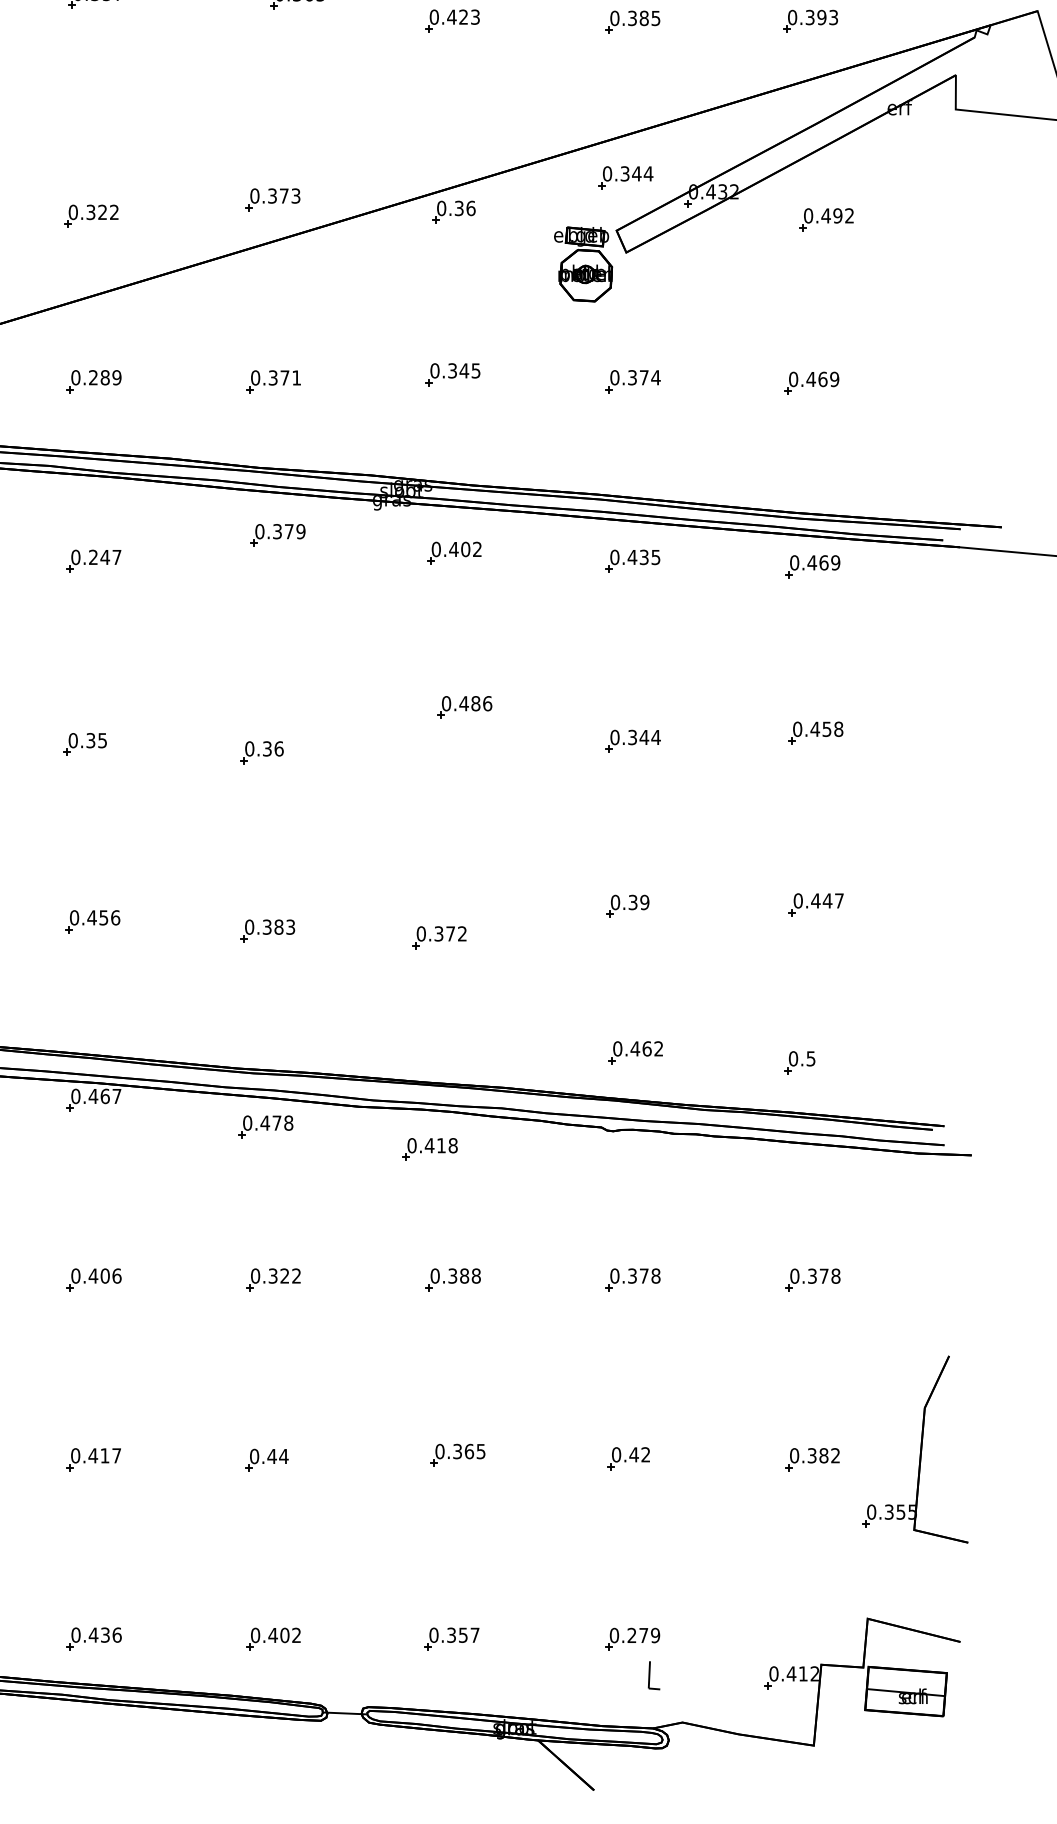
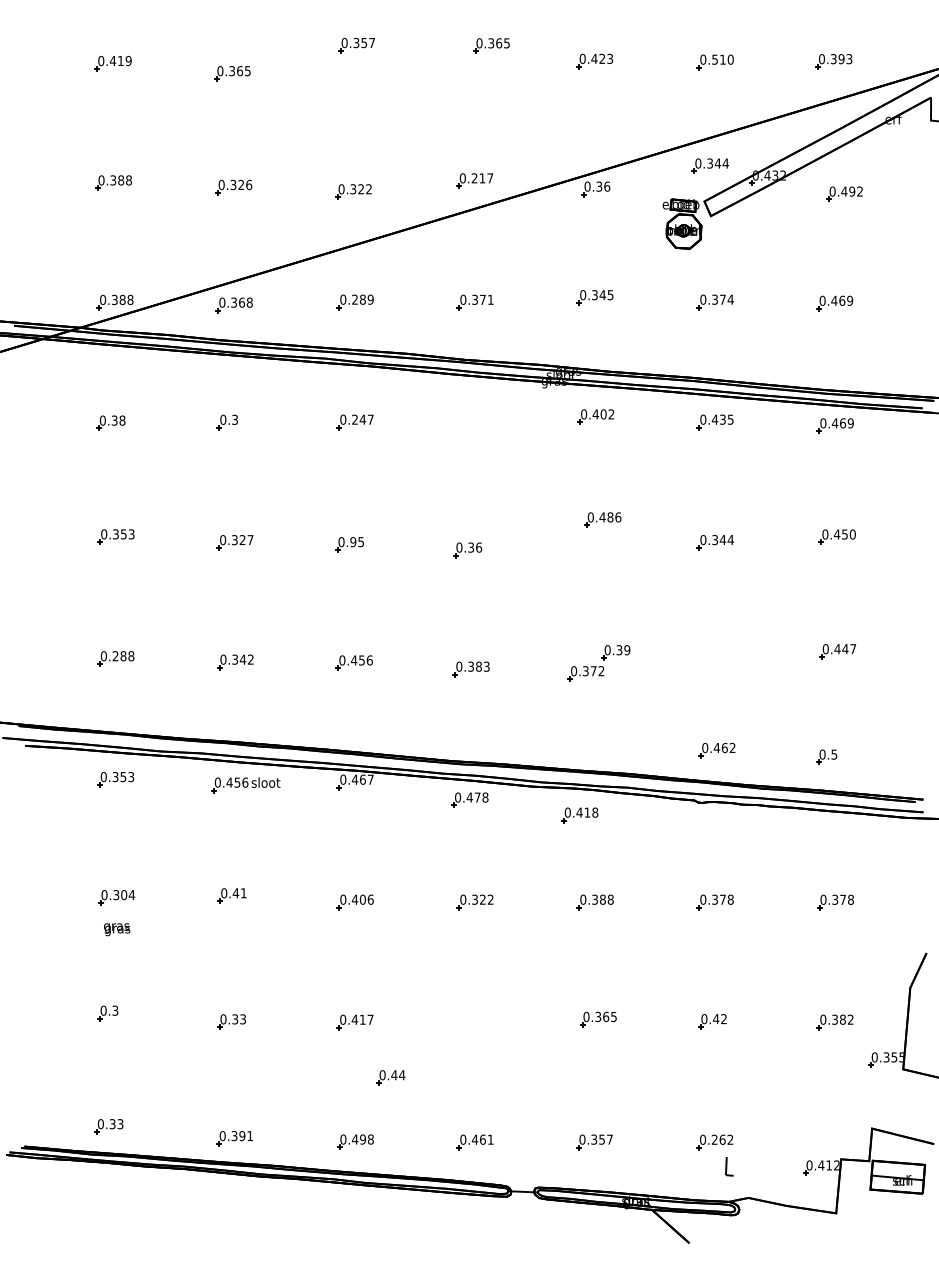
text: (643, 18) -> (722, 59), 0.385 -> 0.510
text: (284, 196) -> (482, 178), 0.373 -> 0.217
part: (276, 534) -> (477, 404), removed
text: (838, 729) -> (852, 534), 0.458 -> 0.450
text: (91, 739) -> (353, 541), 0.35 -> 0.95
part: (627, 905) -> (615, 652), moved
part: (266, 1459) -> (390, 1077), moved
text: (110, 1635) -> (366, 1139), 0.436 -> 0.498
text: (290, 1635) -> (486, 1139), 0.402 -> 0.461
text: (649, 1635) -> (726, 1139), 0.279 -> 0.262

